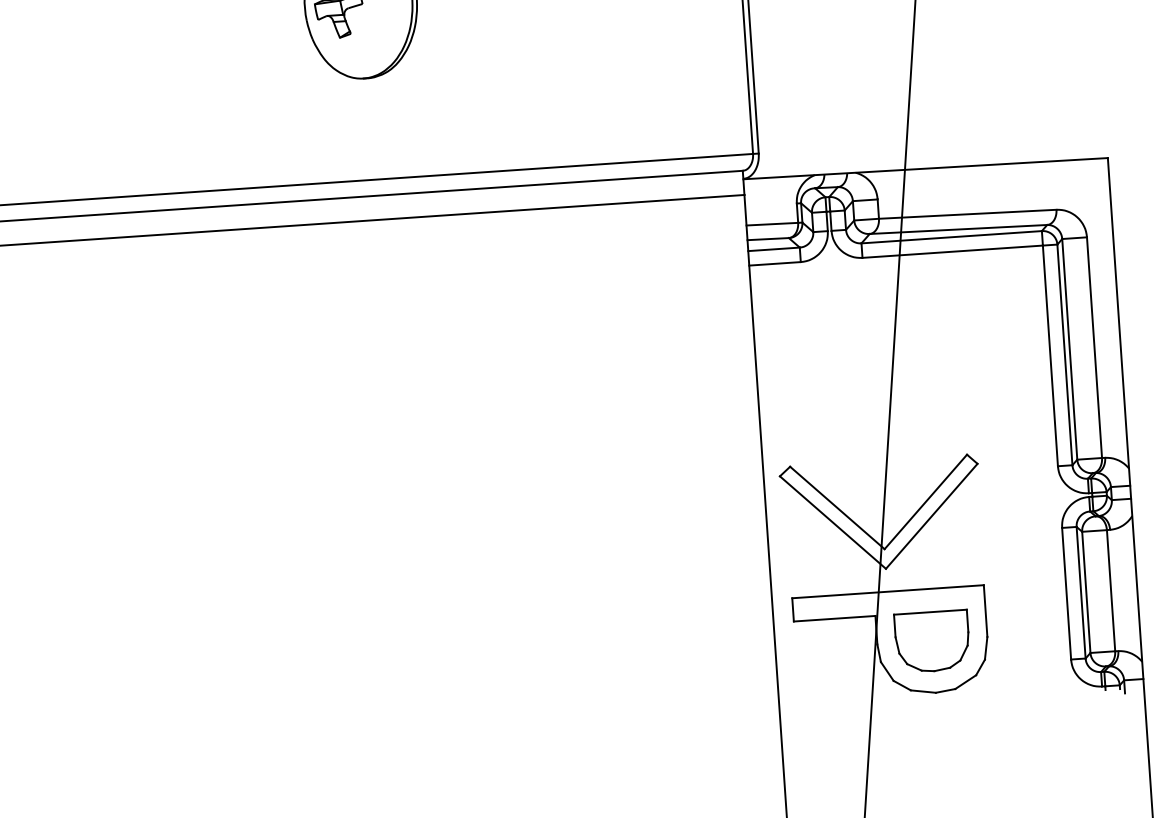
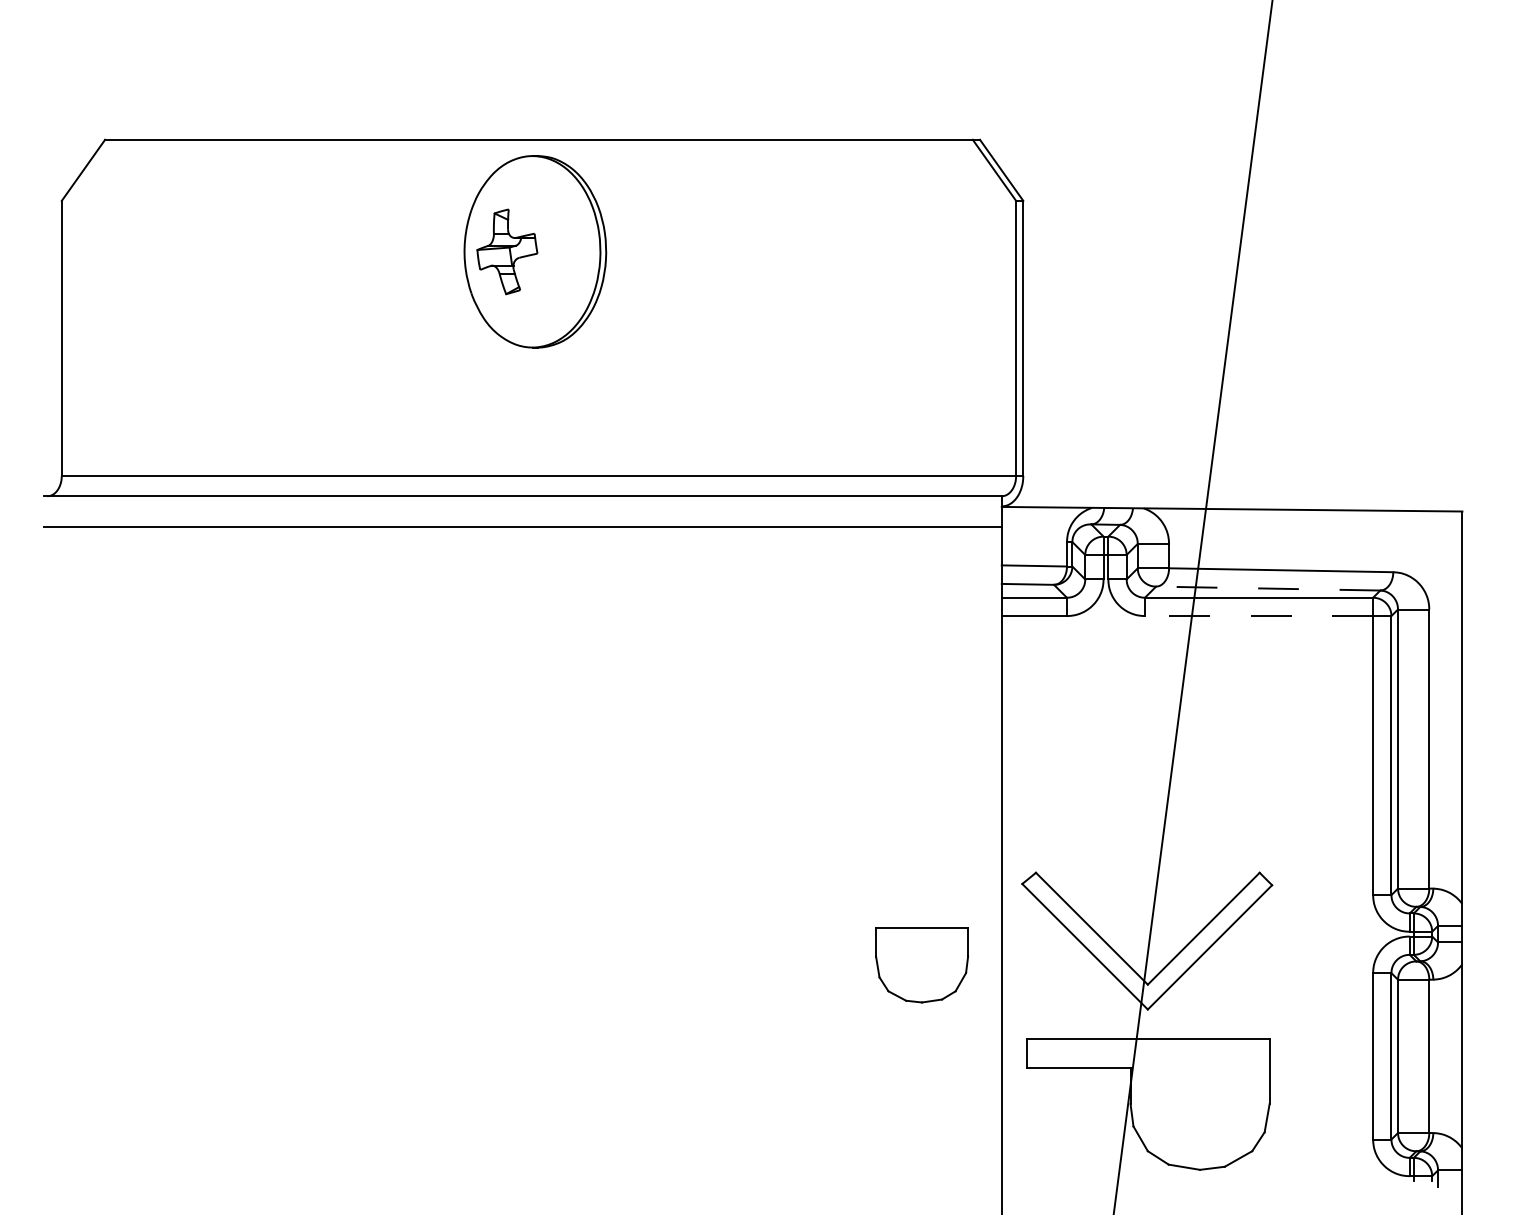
line: (957, 229) -> (1267, 588), solid -> dashed
line: (952, 252) -> (1258, 616), solid -> dashed
part: (931, 641) -> (921, 965), moved

